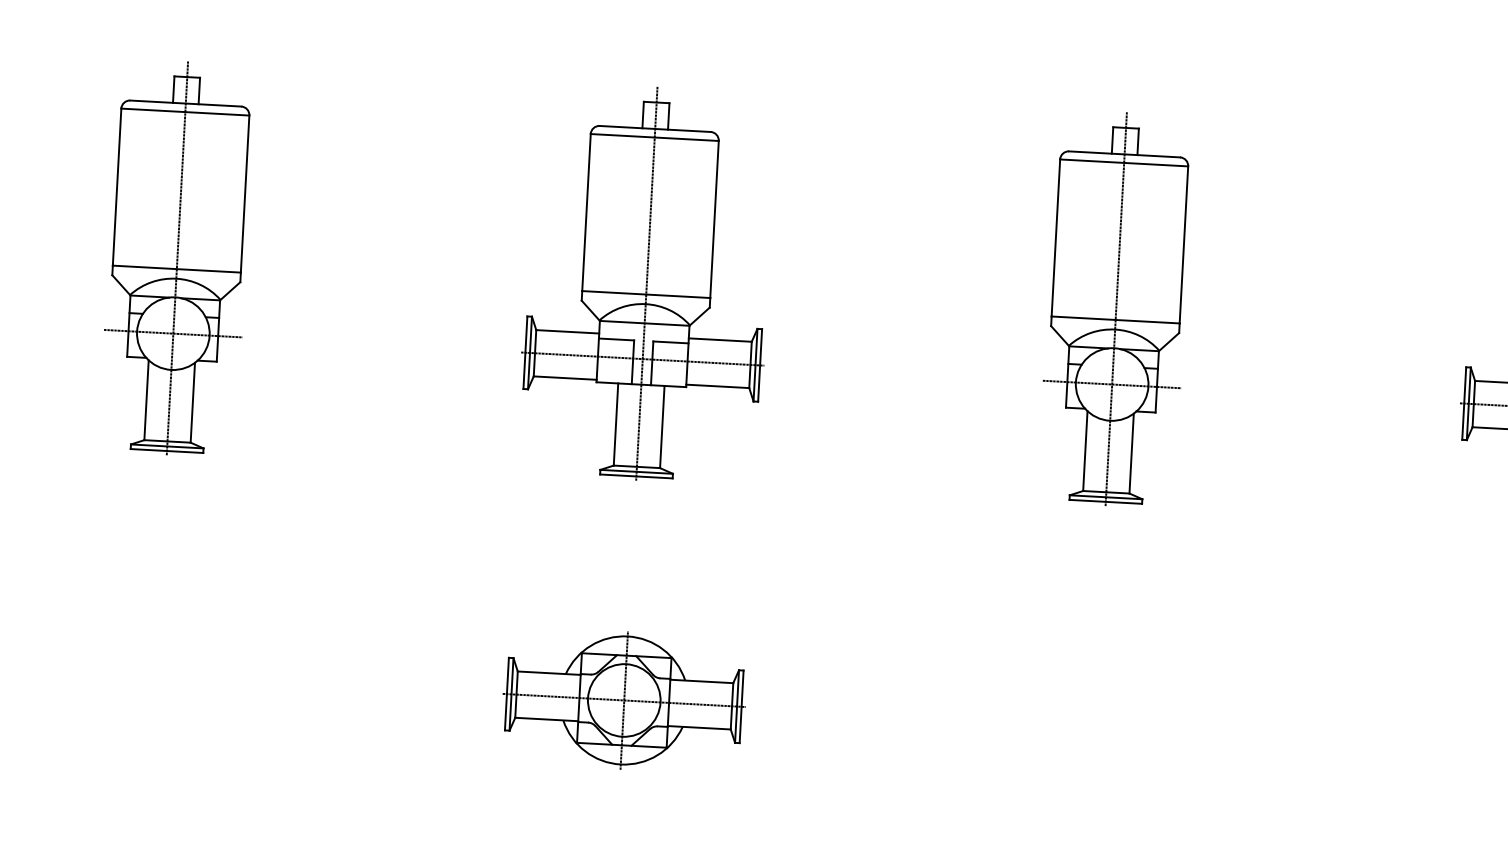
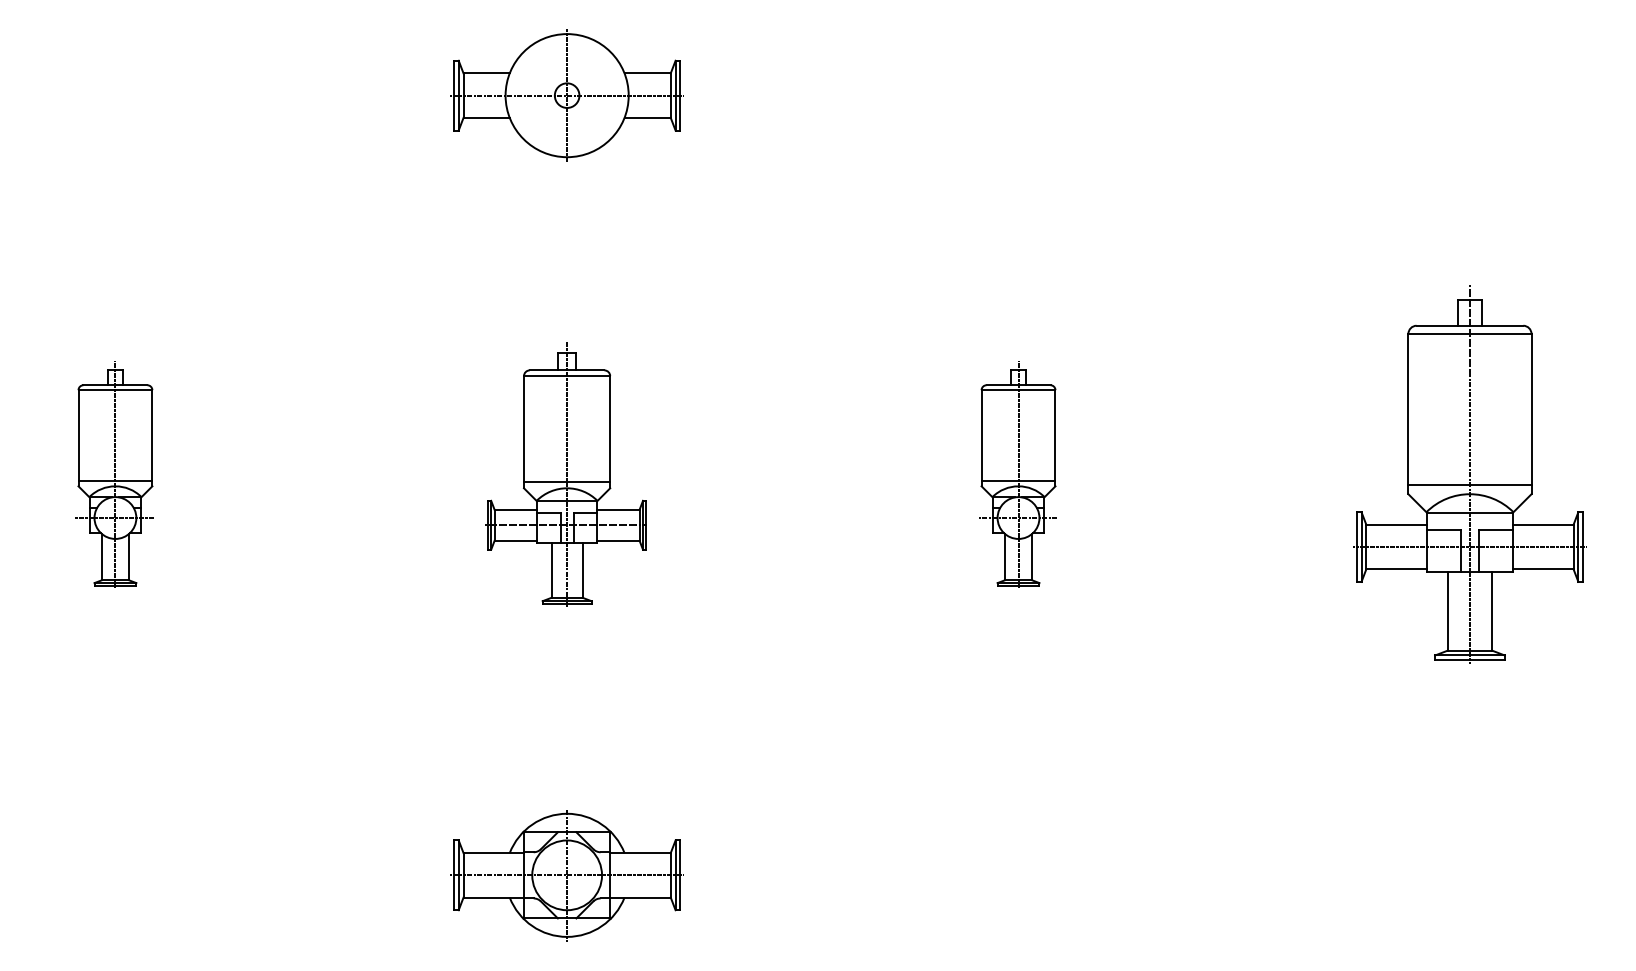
part: (176, 258) -> (114, 474), size x0.6
part: (646, 283) -> (566, 474), size x0.7
part: (1116, 309) -> (1018, 474), size x0.6

